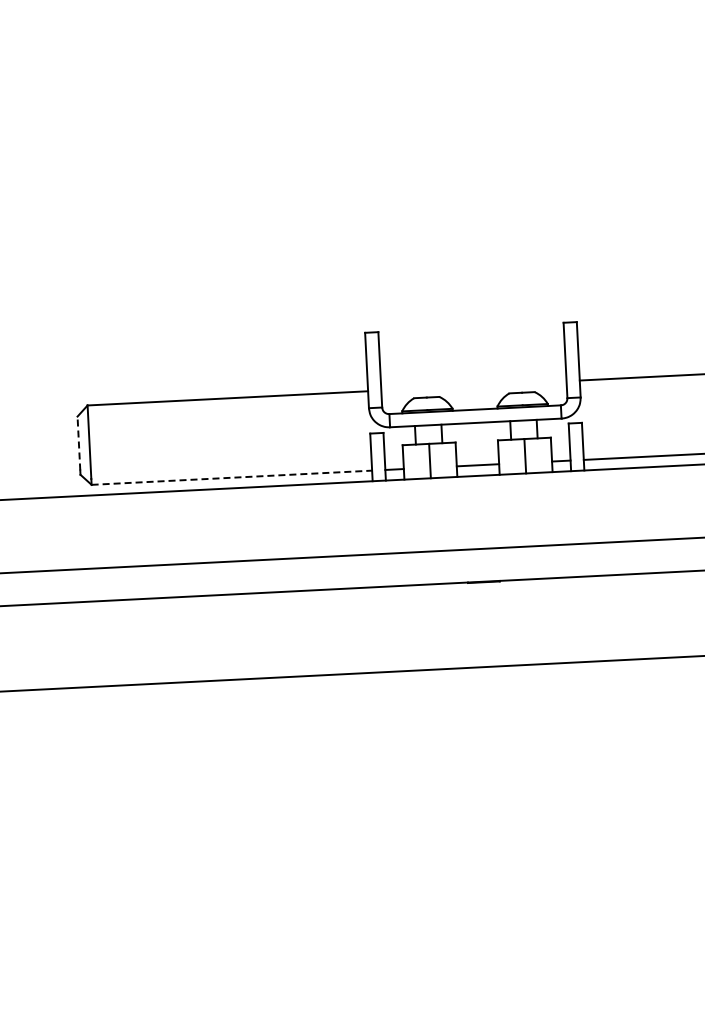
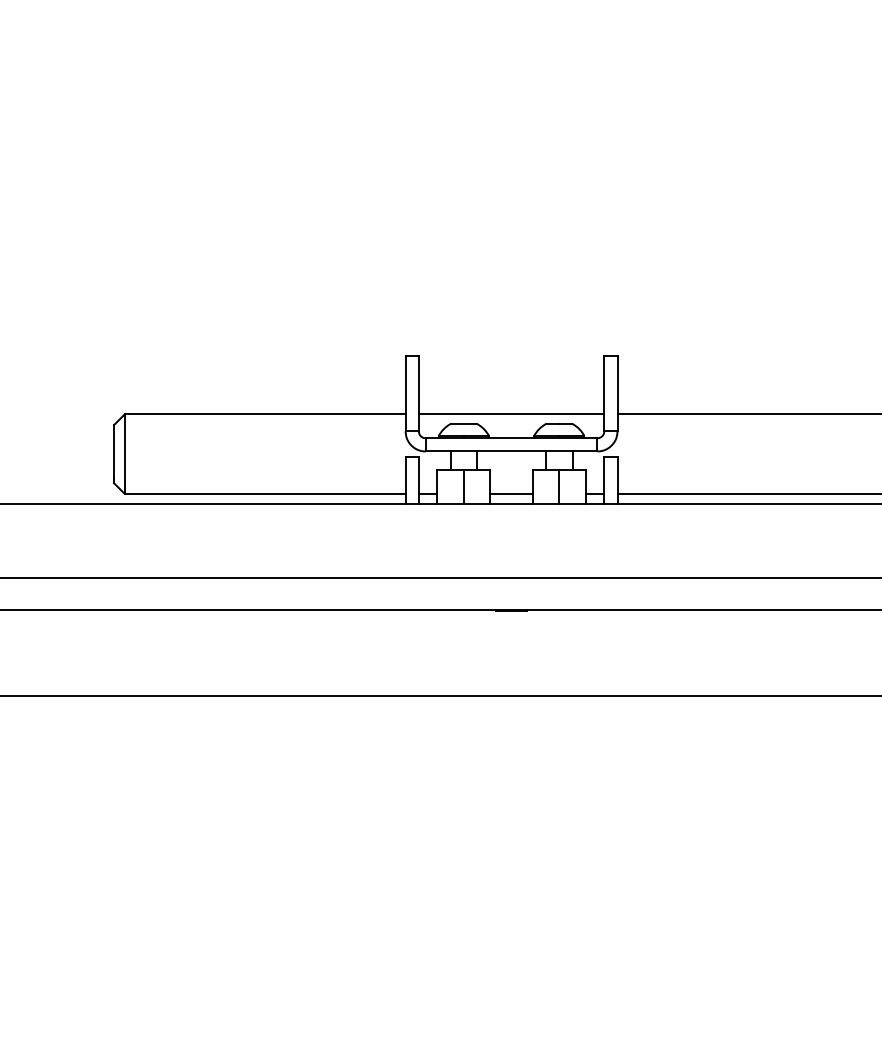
line: (473, 386) -> (511, 414), added
line: (79, 443) -> (114, 451), dashed -> solid
line: (232, 477) -> (265, 493), dashed -> solid

